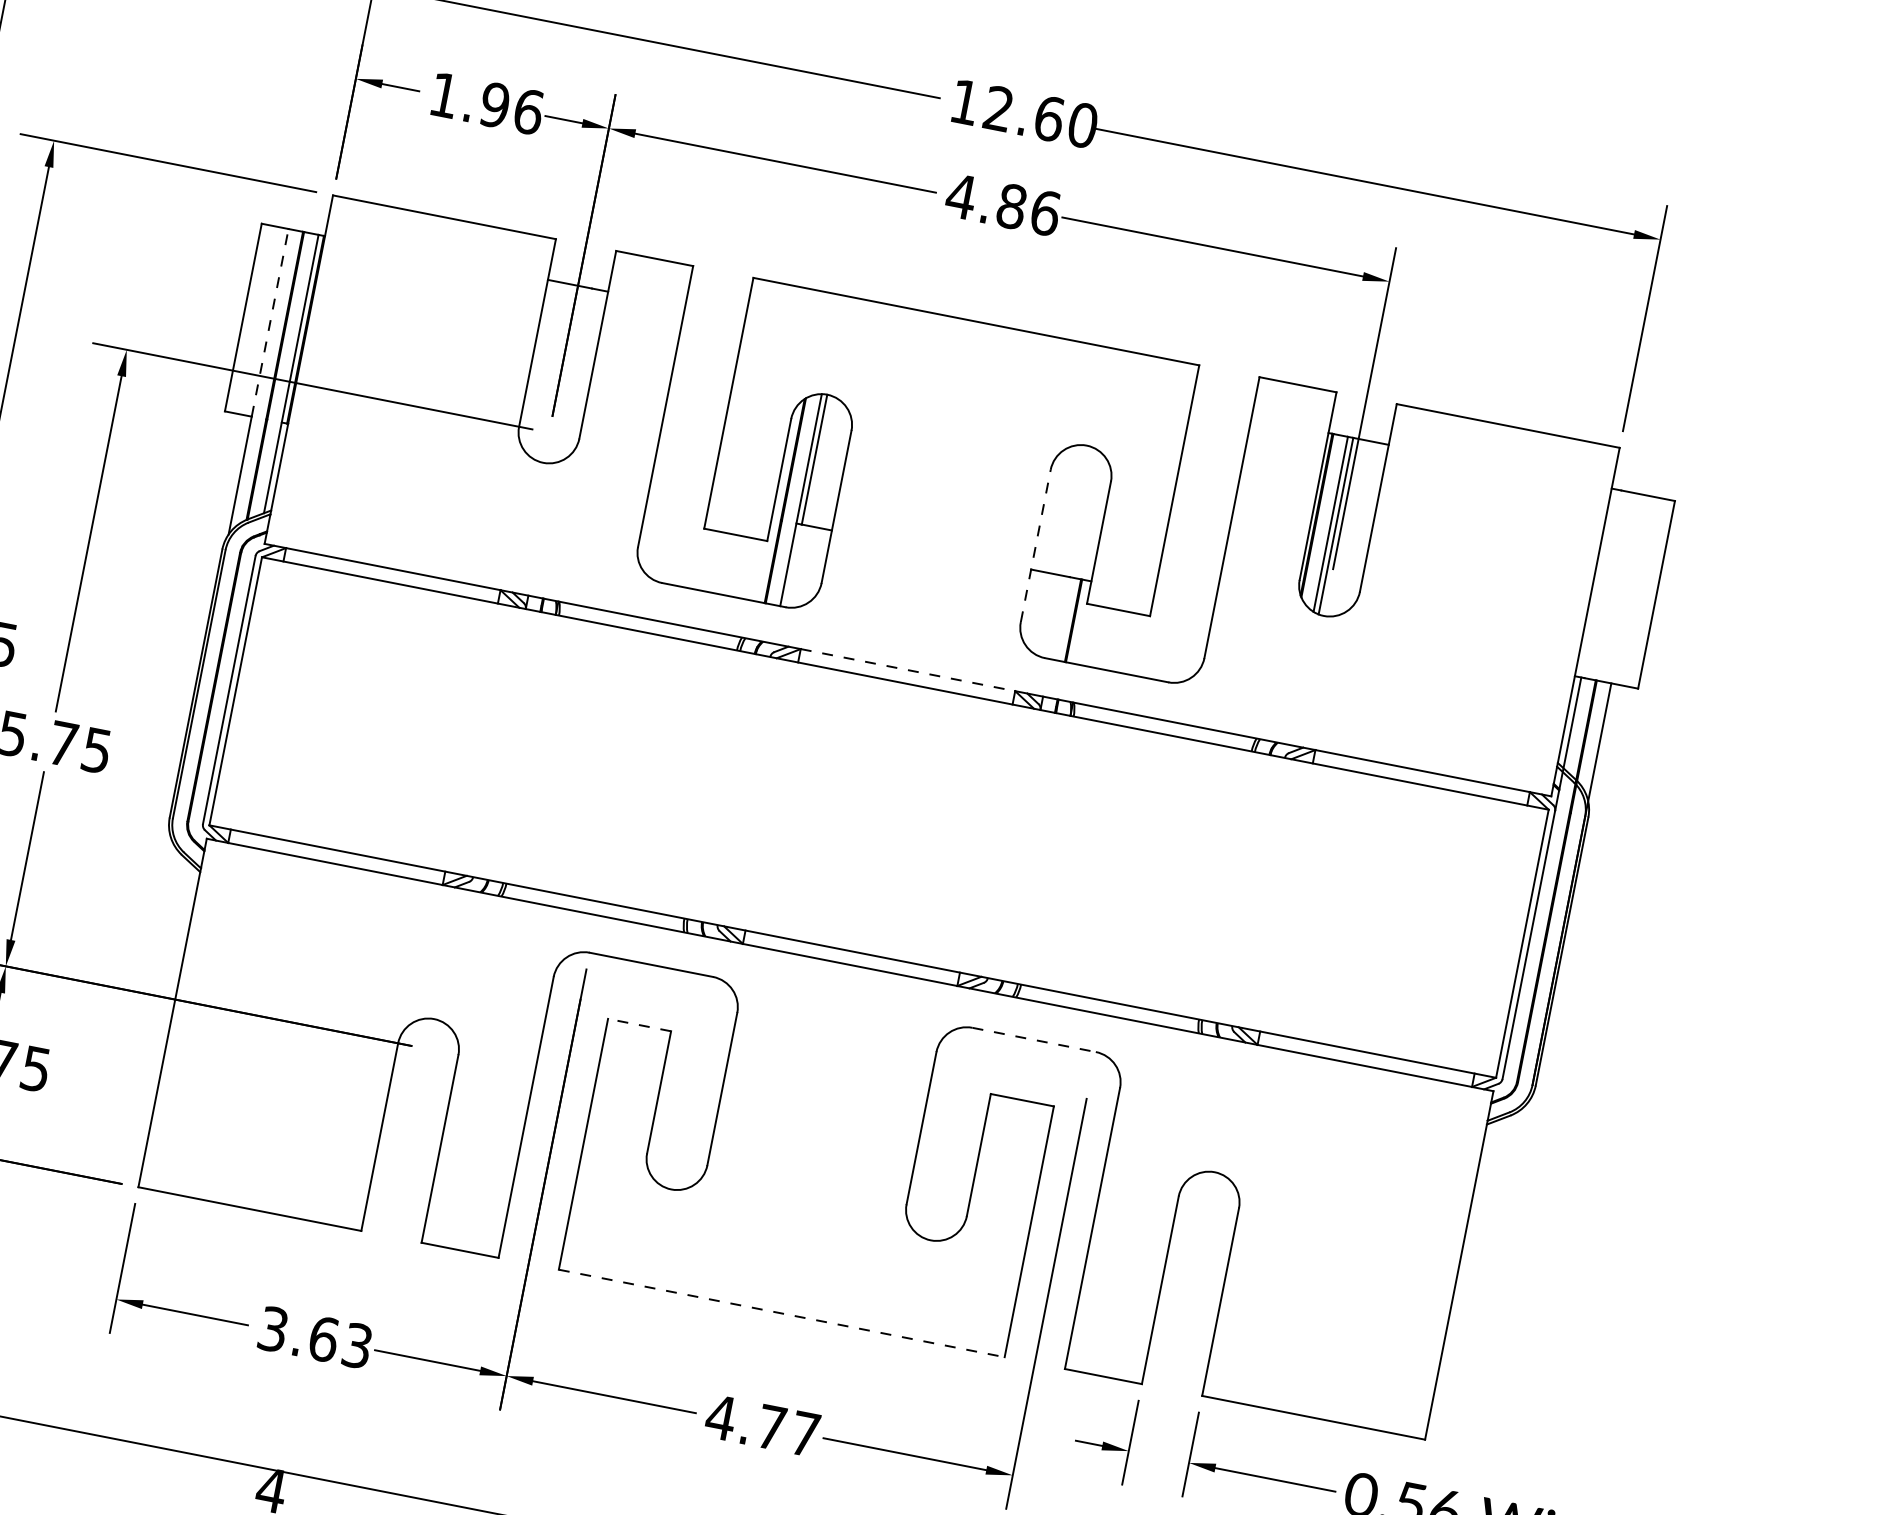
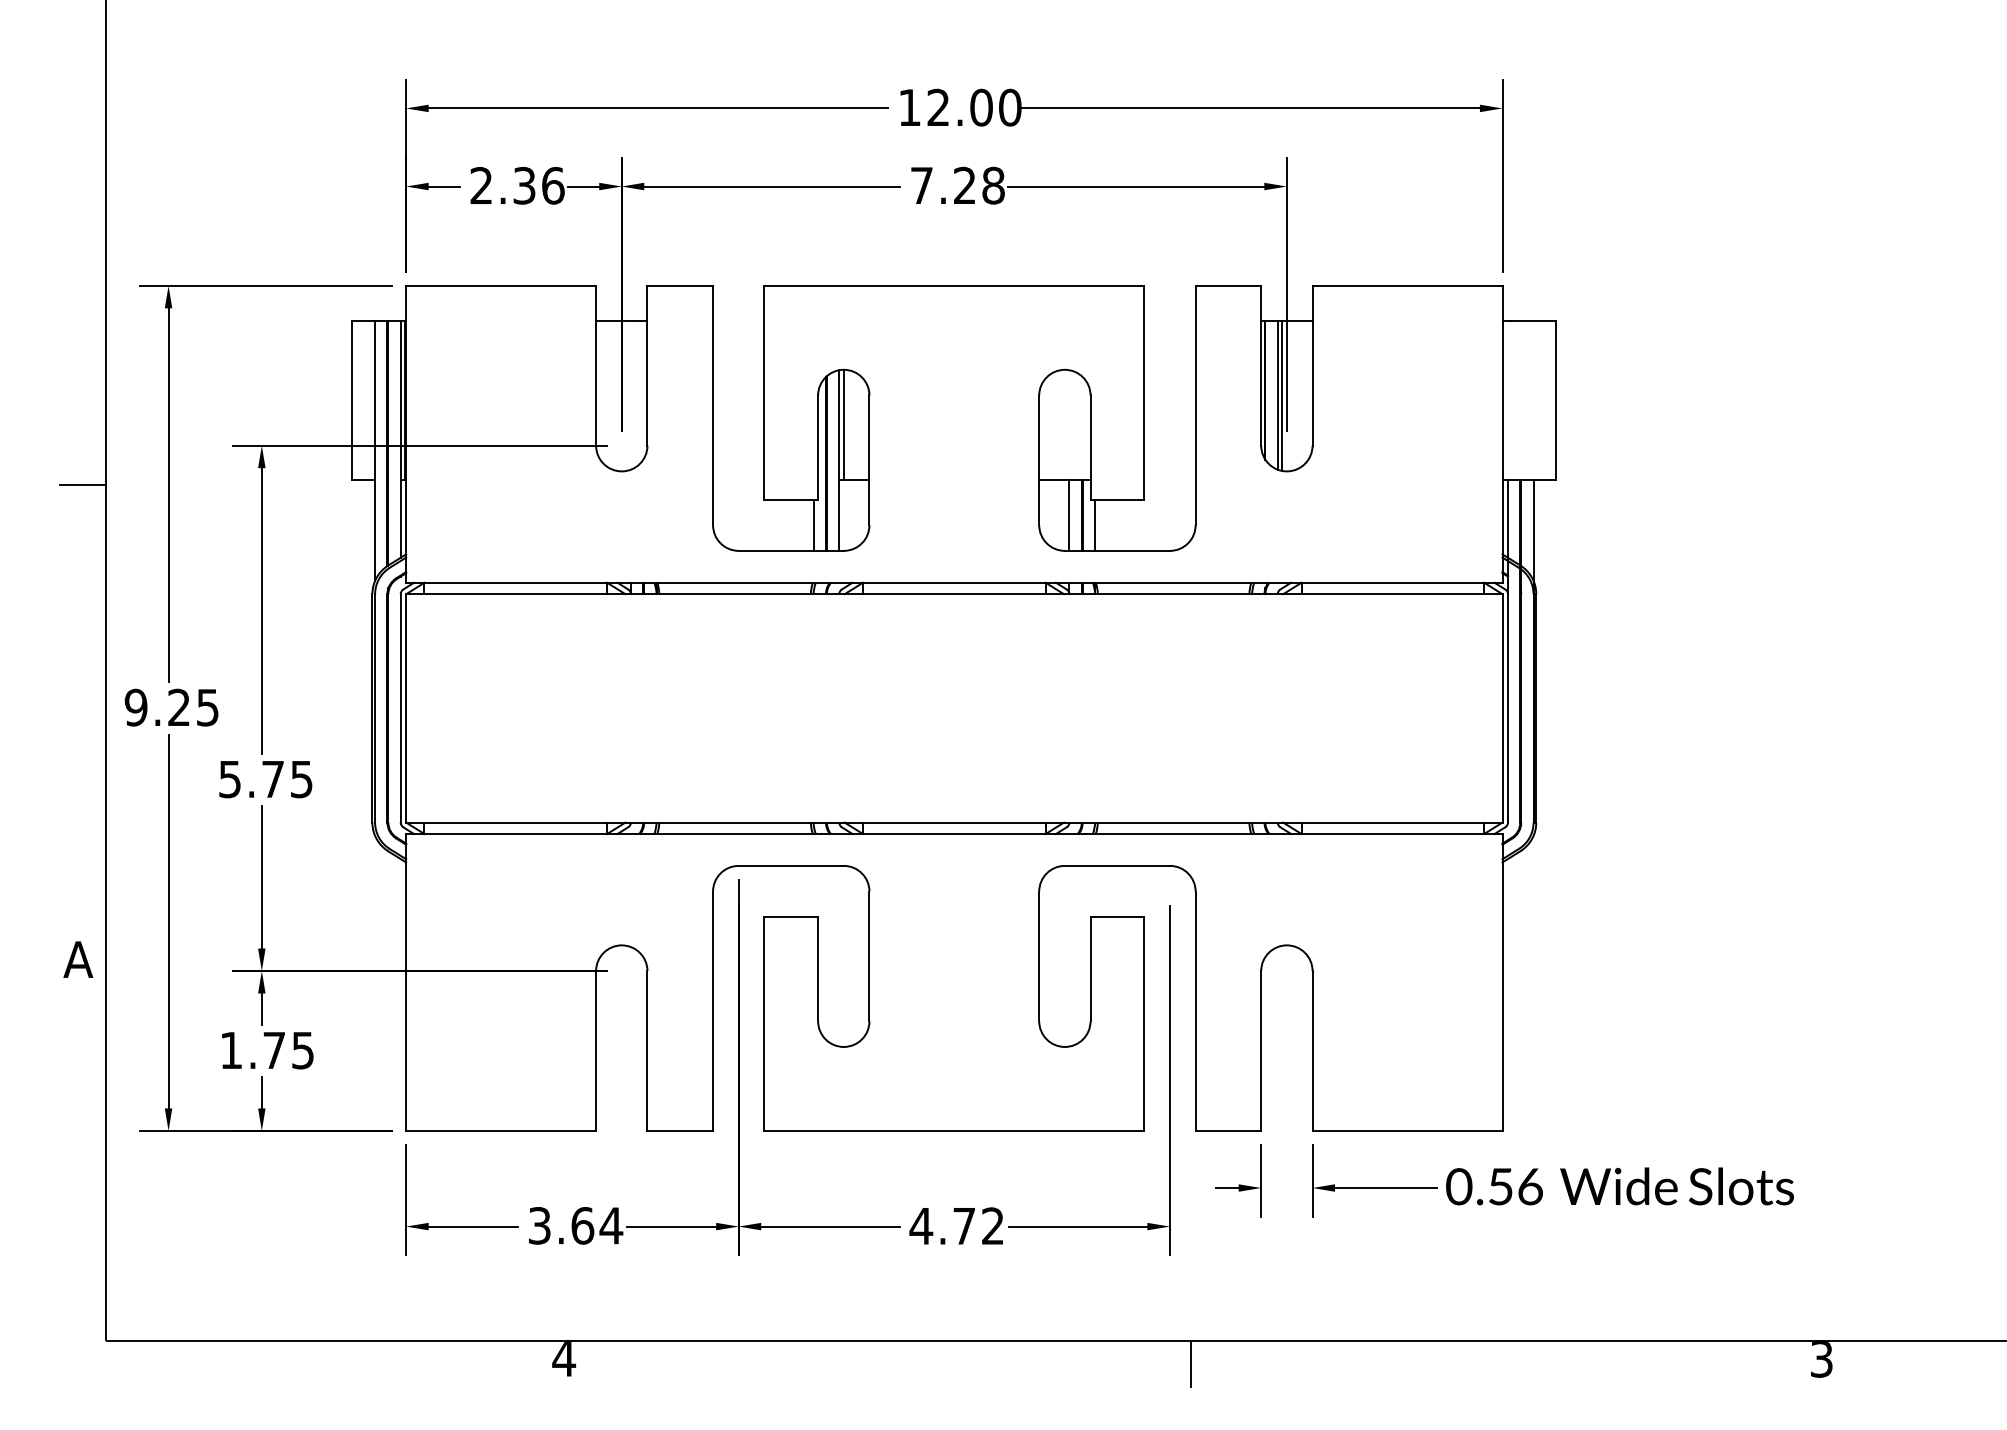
text: (469, 99) -> (502, 185), 1.96 -> 2.36
text: (1049, 118) -> (981, 107), 12.60 -> 12.00
text: (1003, 204) -> (957, 185), 4.86 -> 7.28
line: (270, 322) -> (375, 400), dashed -> solid
line: (1036, 546) -> (1039, 460), dashed -> solid
line: (756, 569) -> (813, 524), added
line: (1058, 617) -> (1069, 515), added
line: (1087, 634) -> (1095, 524), added
line: (908, 669) -> (954, 582), dashed -> solid
line: (639, 1025) -> (791, 917), dashed -> solid
line: (1034, 1039) -> (1117, 865), dashed -> solid
line: (782, 1312) -> (954, 1130), dashed -> solid
text: (357, 1345) -> (611, 1225), 3.63 -> 3.64
text: (804, 1433) -> (992, 1225), 4.77 -> 4.72

